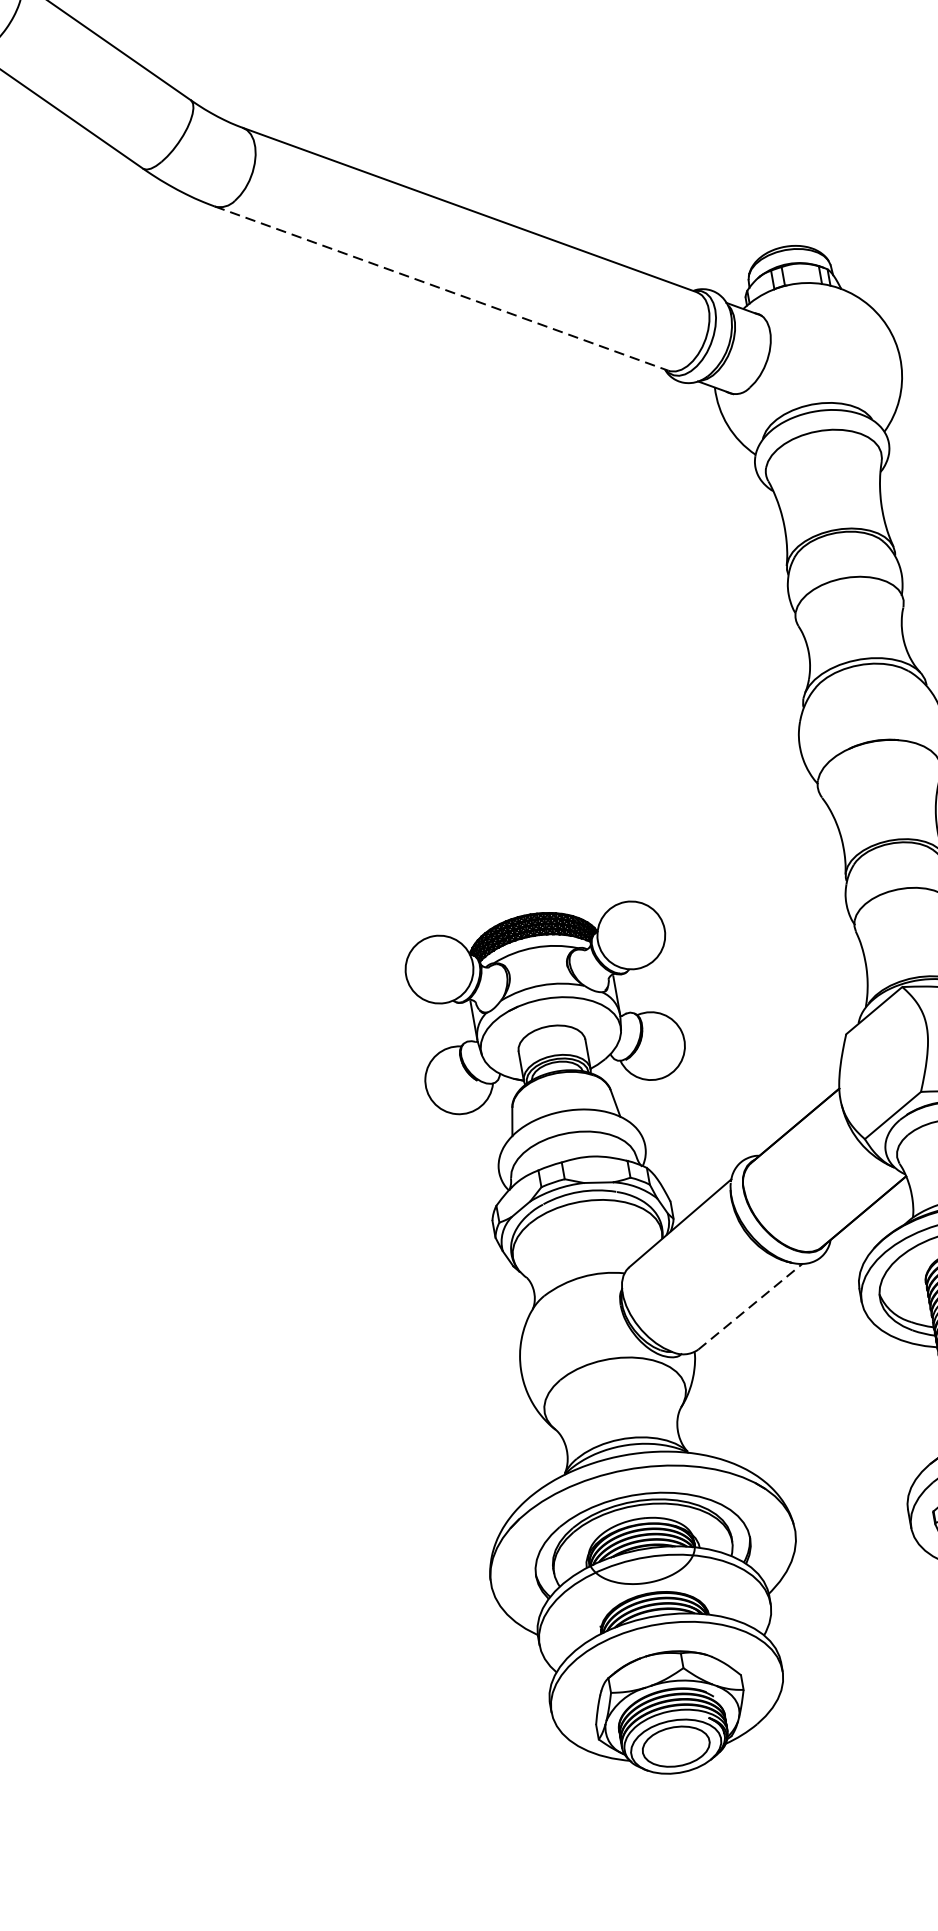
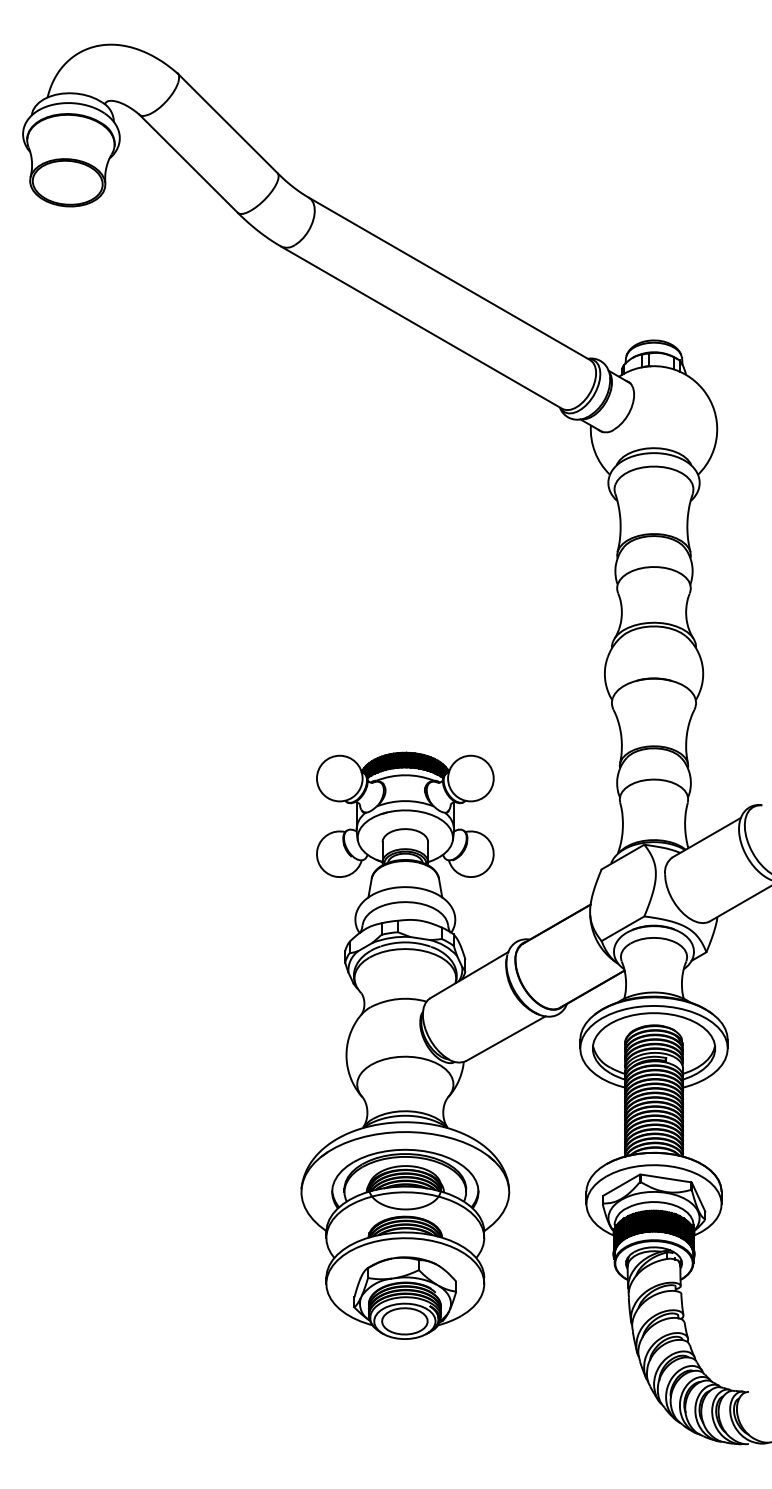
line: (442, 288) -> (422, 327), dashed -> solid
line: (751, 1306) -> (506, 1038), dashed -> solid

